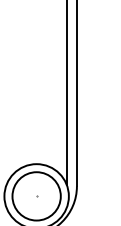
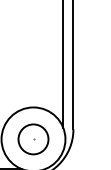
circle: (36, 196) -> (33, 139), size x0.62

